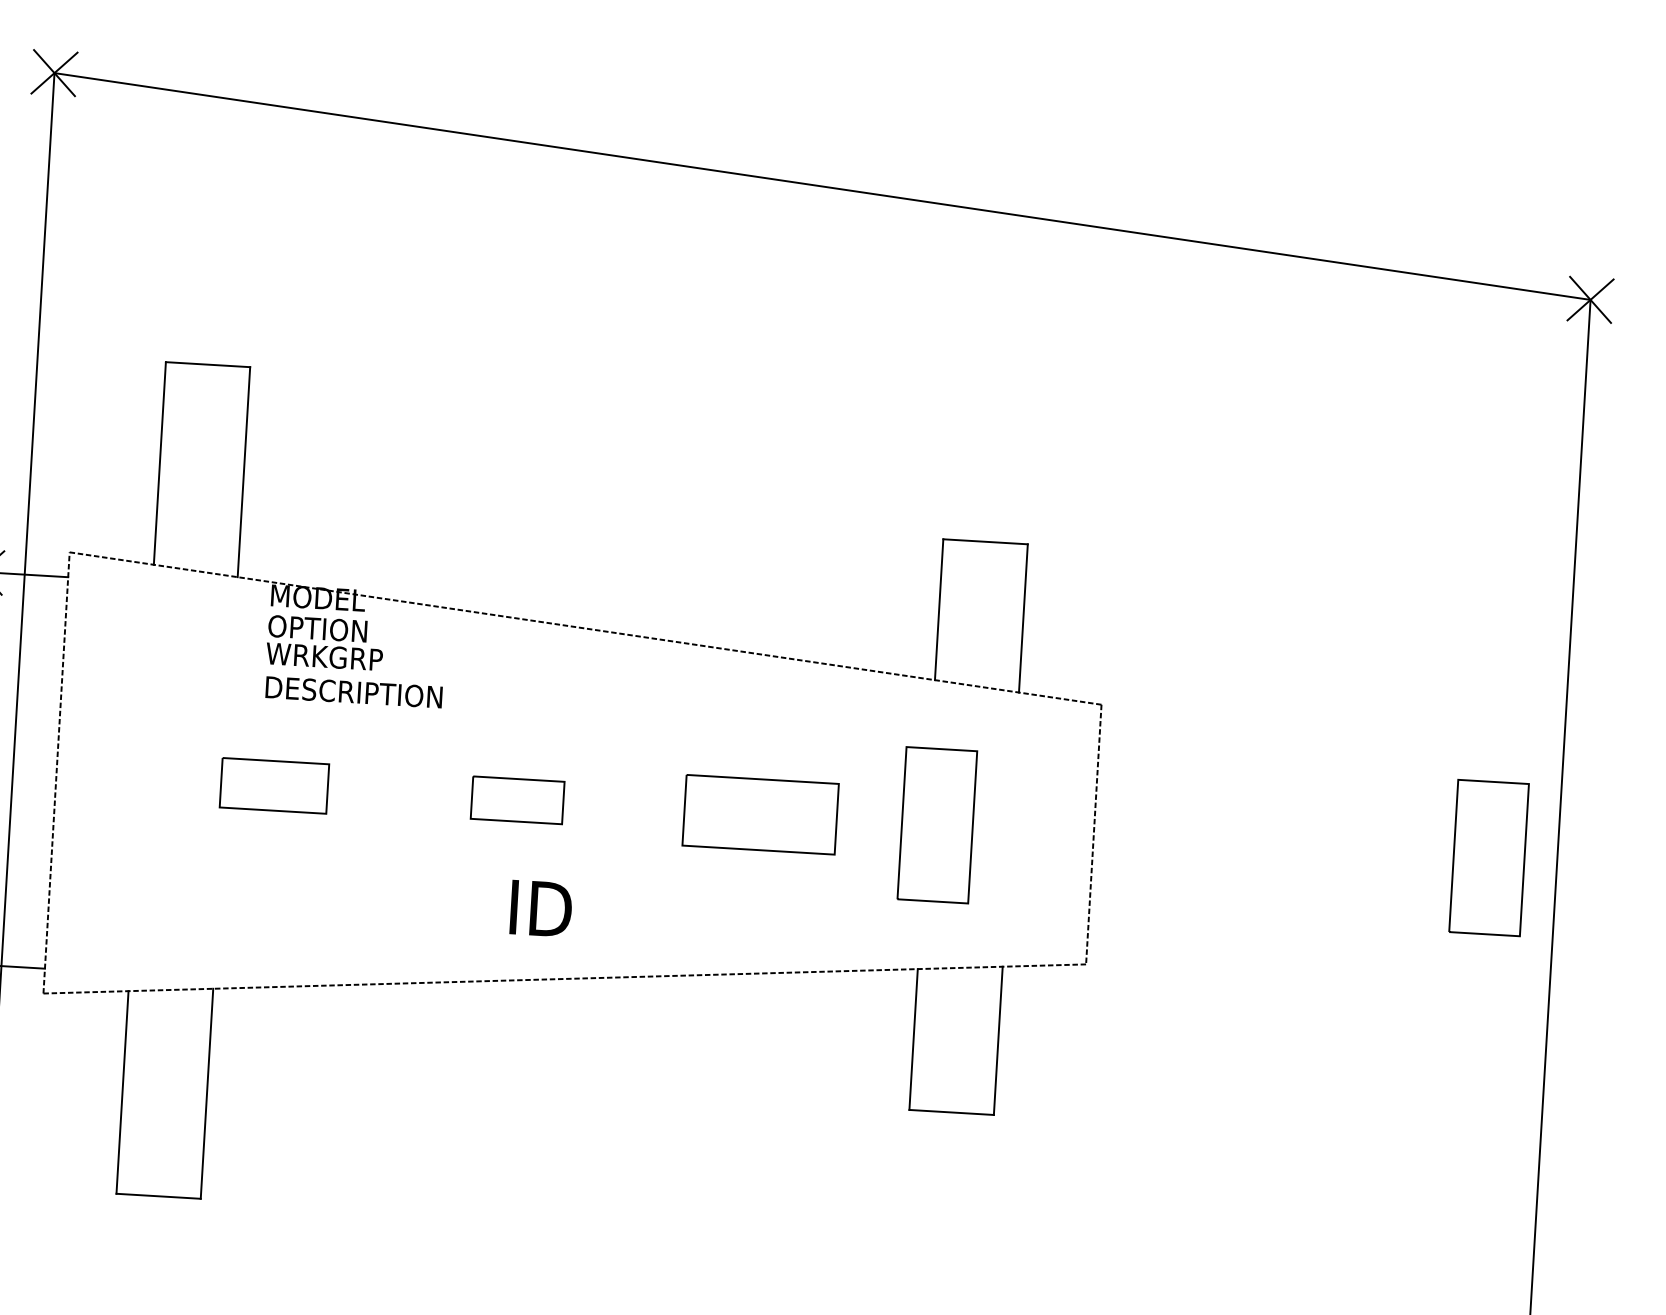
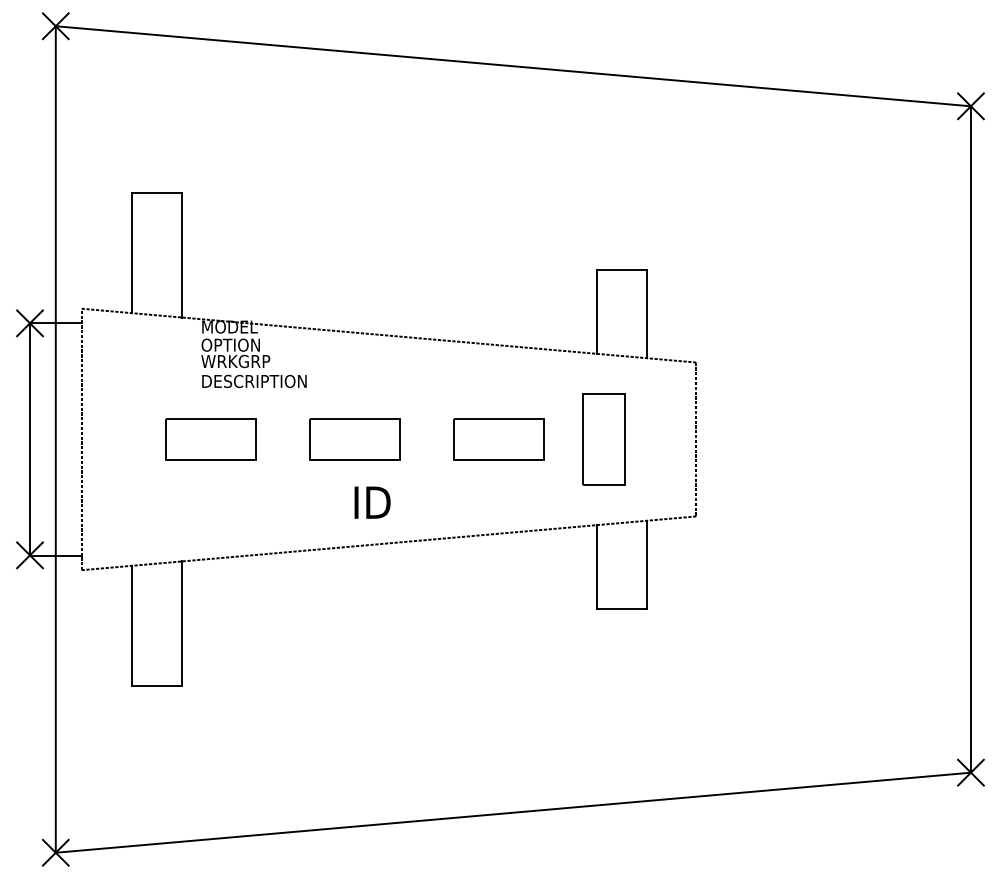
part: (274, 785) -> (210, 439), size x1.43
part: (517, 800) -> (354, 439), size x1.67
part: (1488, 858) -> (930, 439), removed

